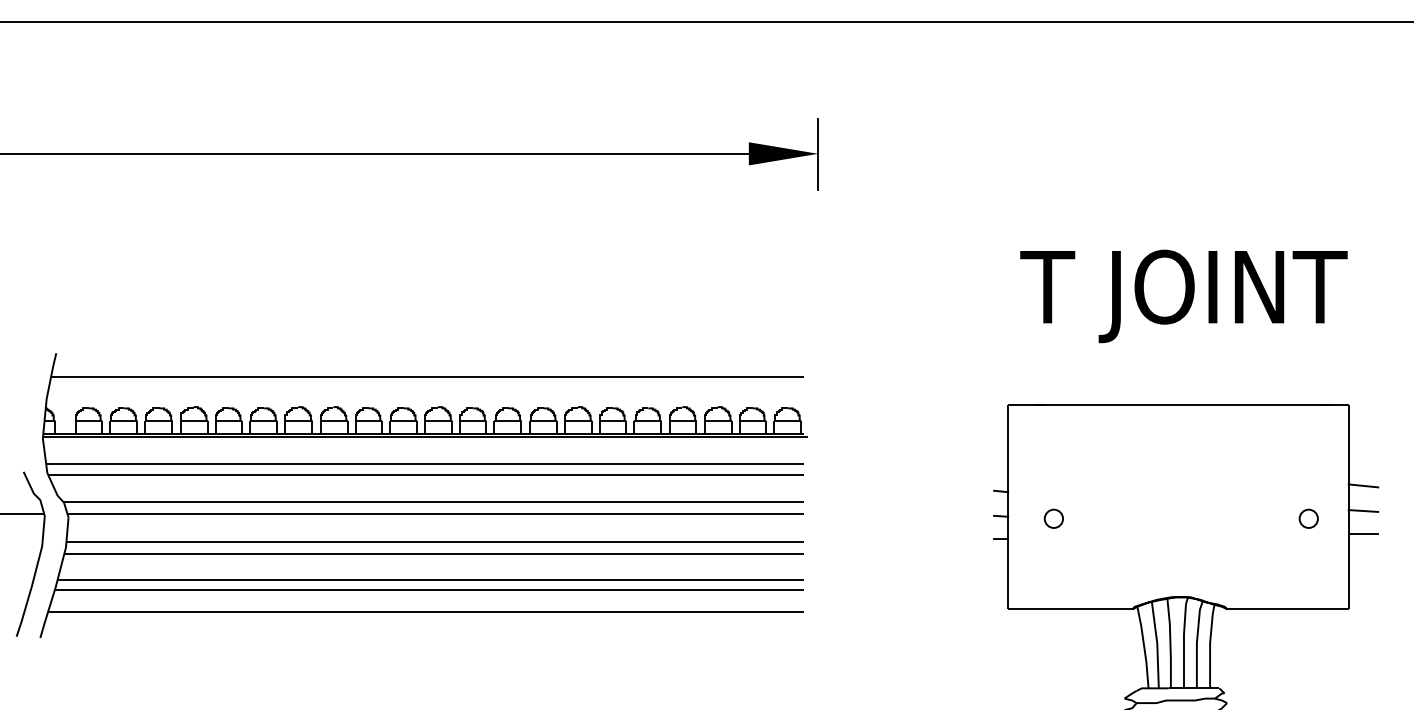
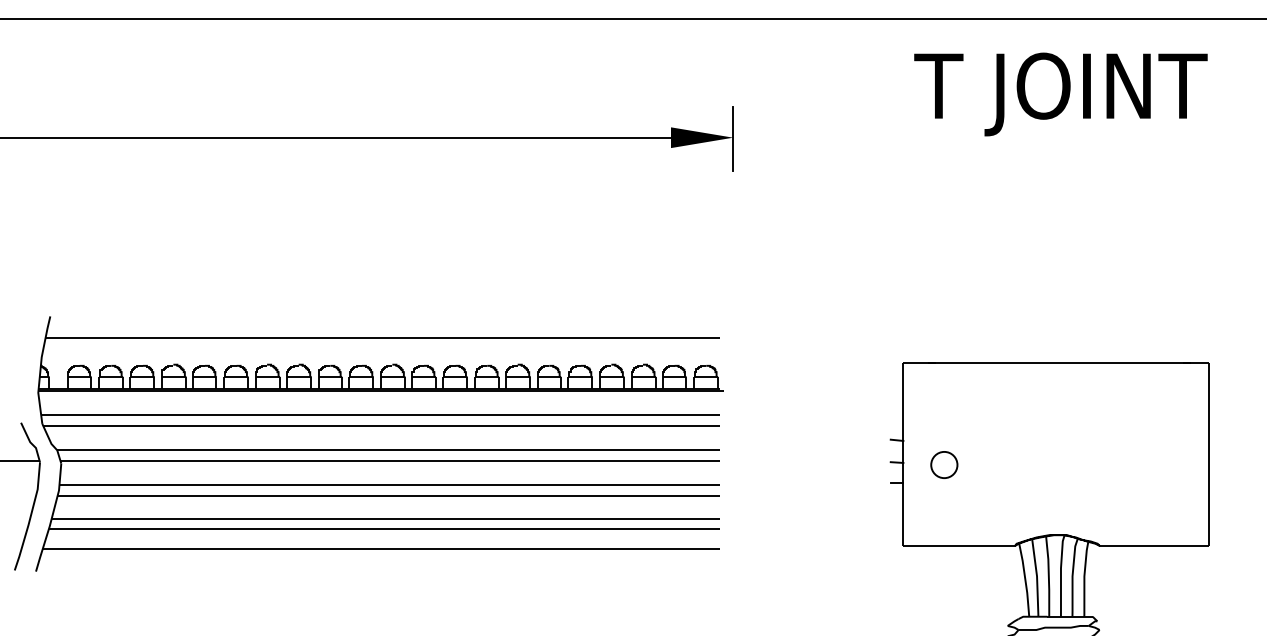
text: (1183, 296) -> (1060, 94), moved
line: (1363, 486) -> (1221, 435), removed
line: (1363, 510) -> (1221, 457), removed
circle: (1054, 518) -> (944, 464), size x1.6
circle: (1308, 518) -> (1172, 464), removed
line: (1363, 534) -> (1221, 478), removed

